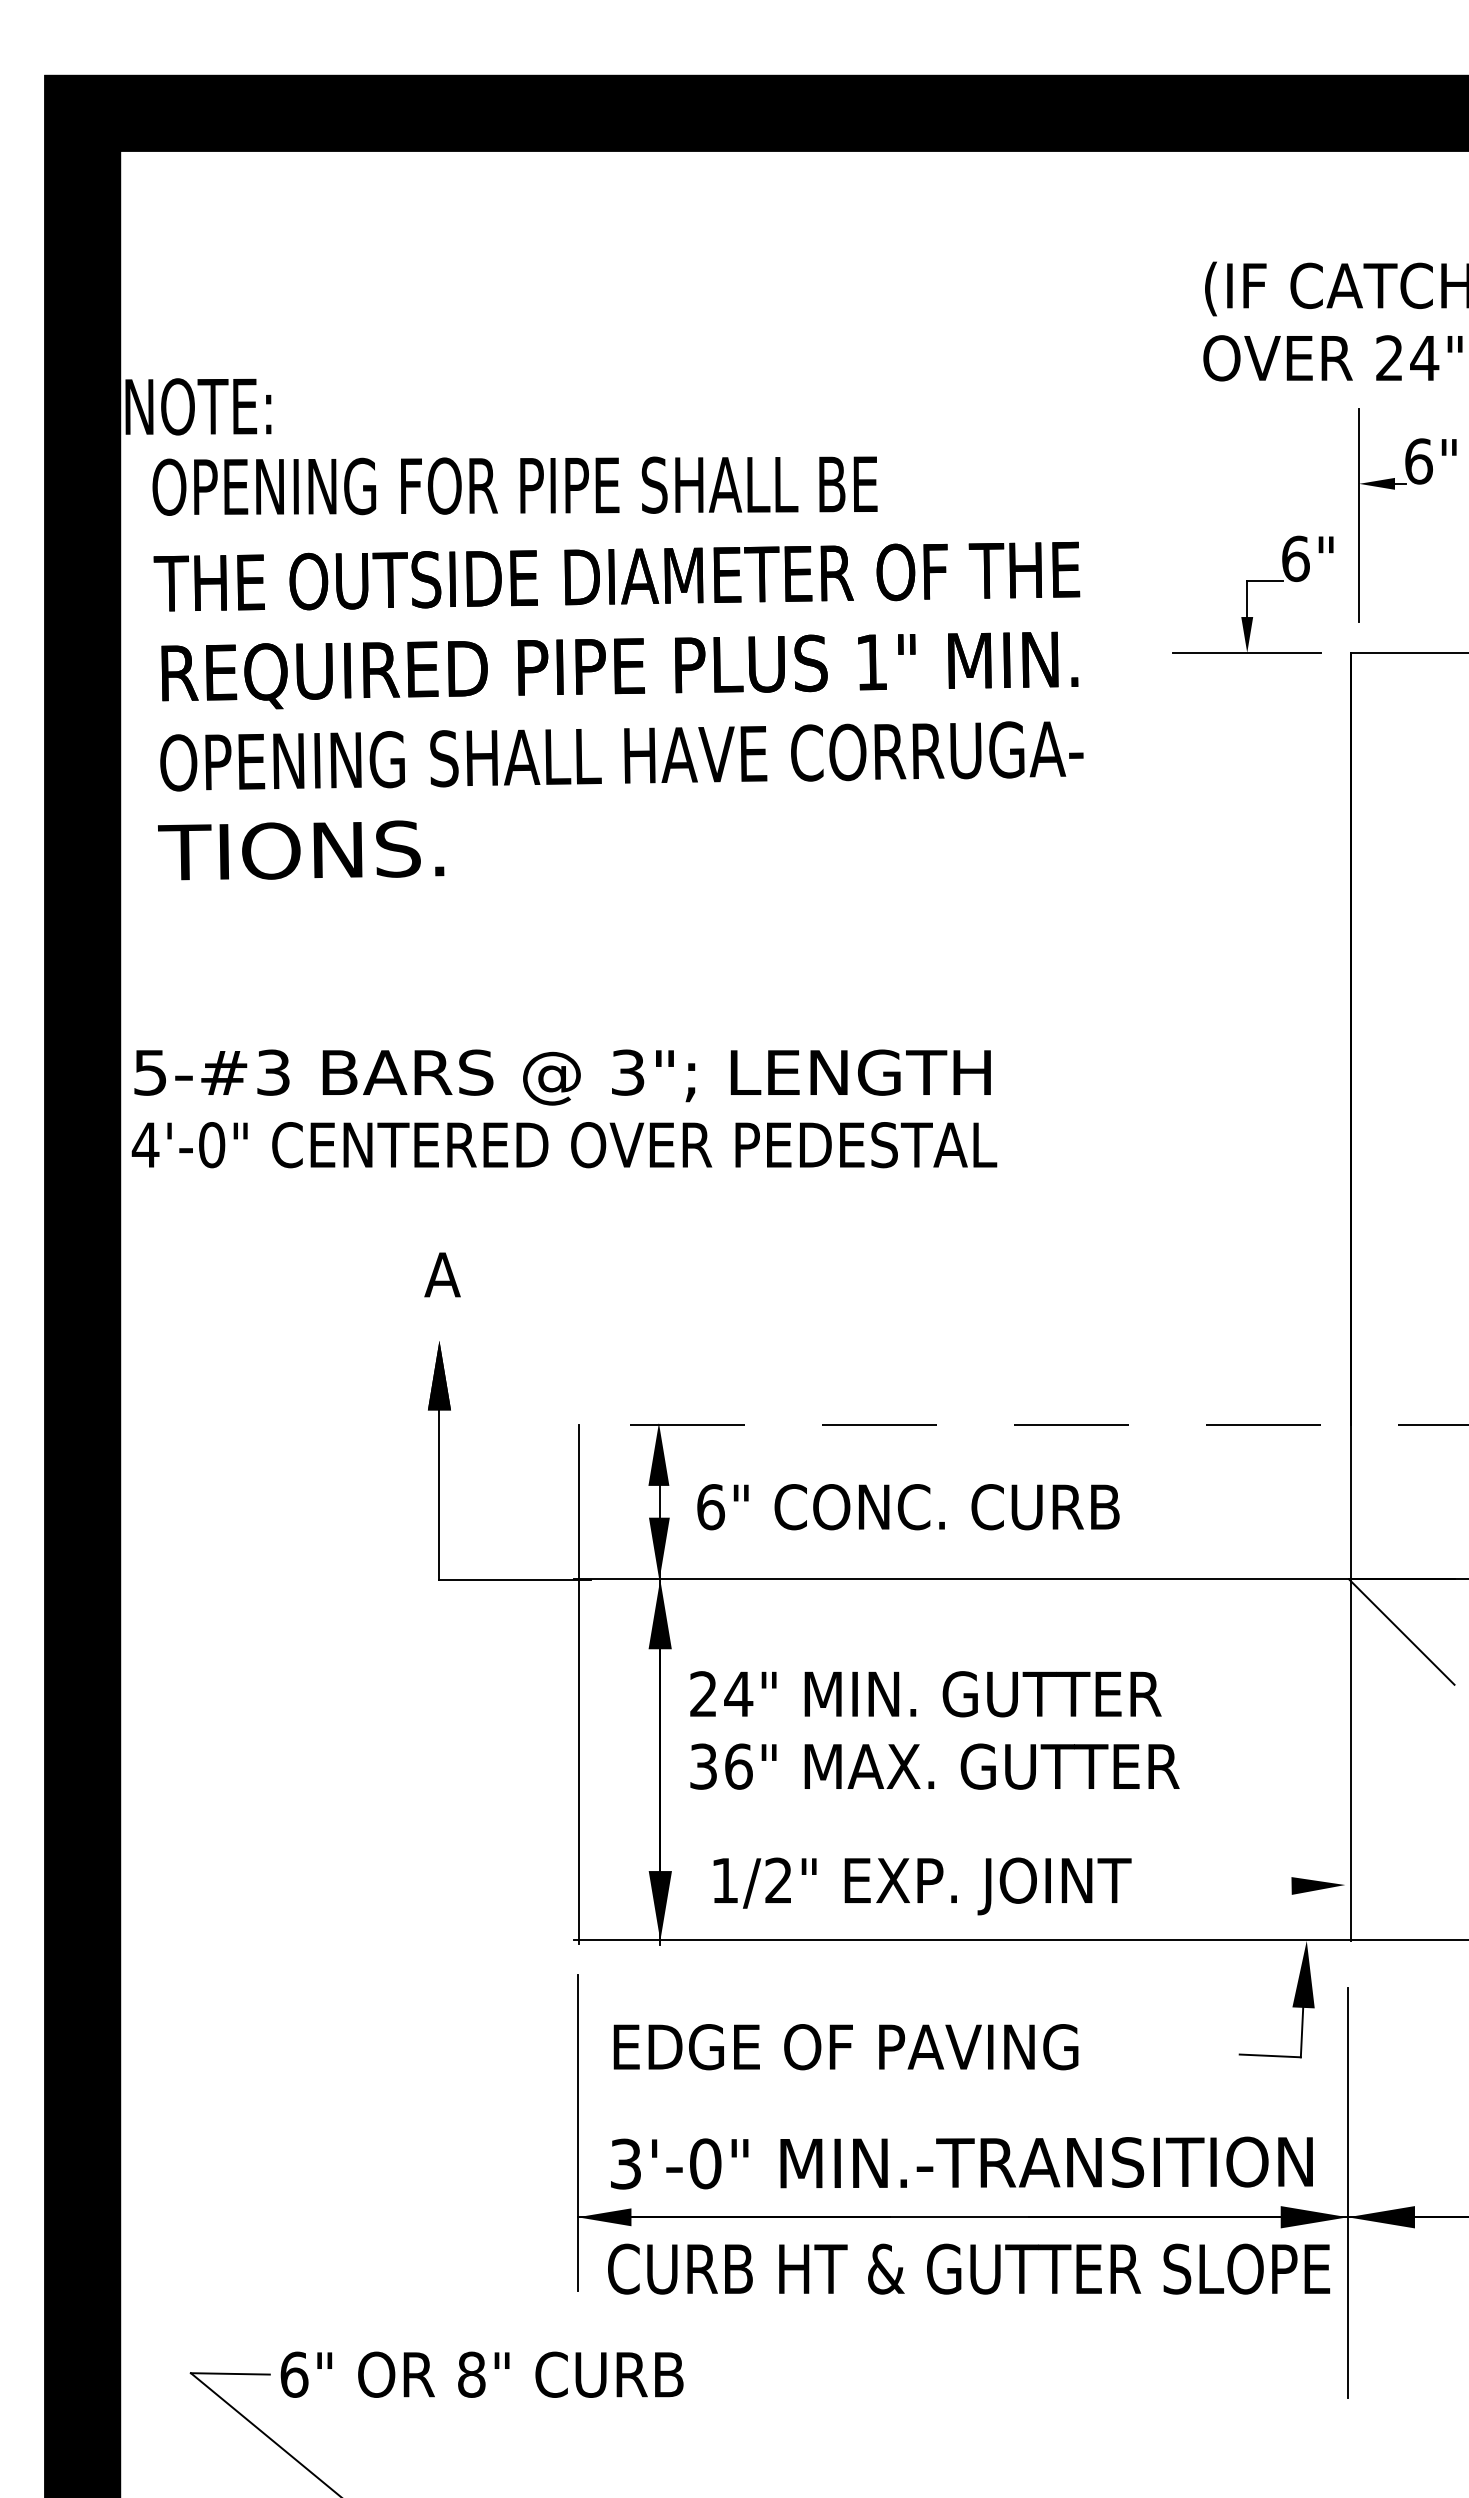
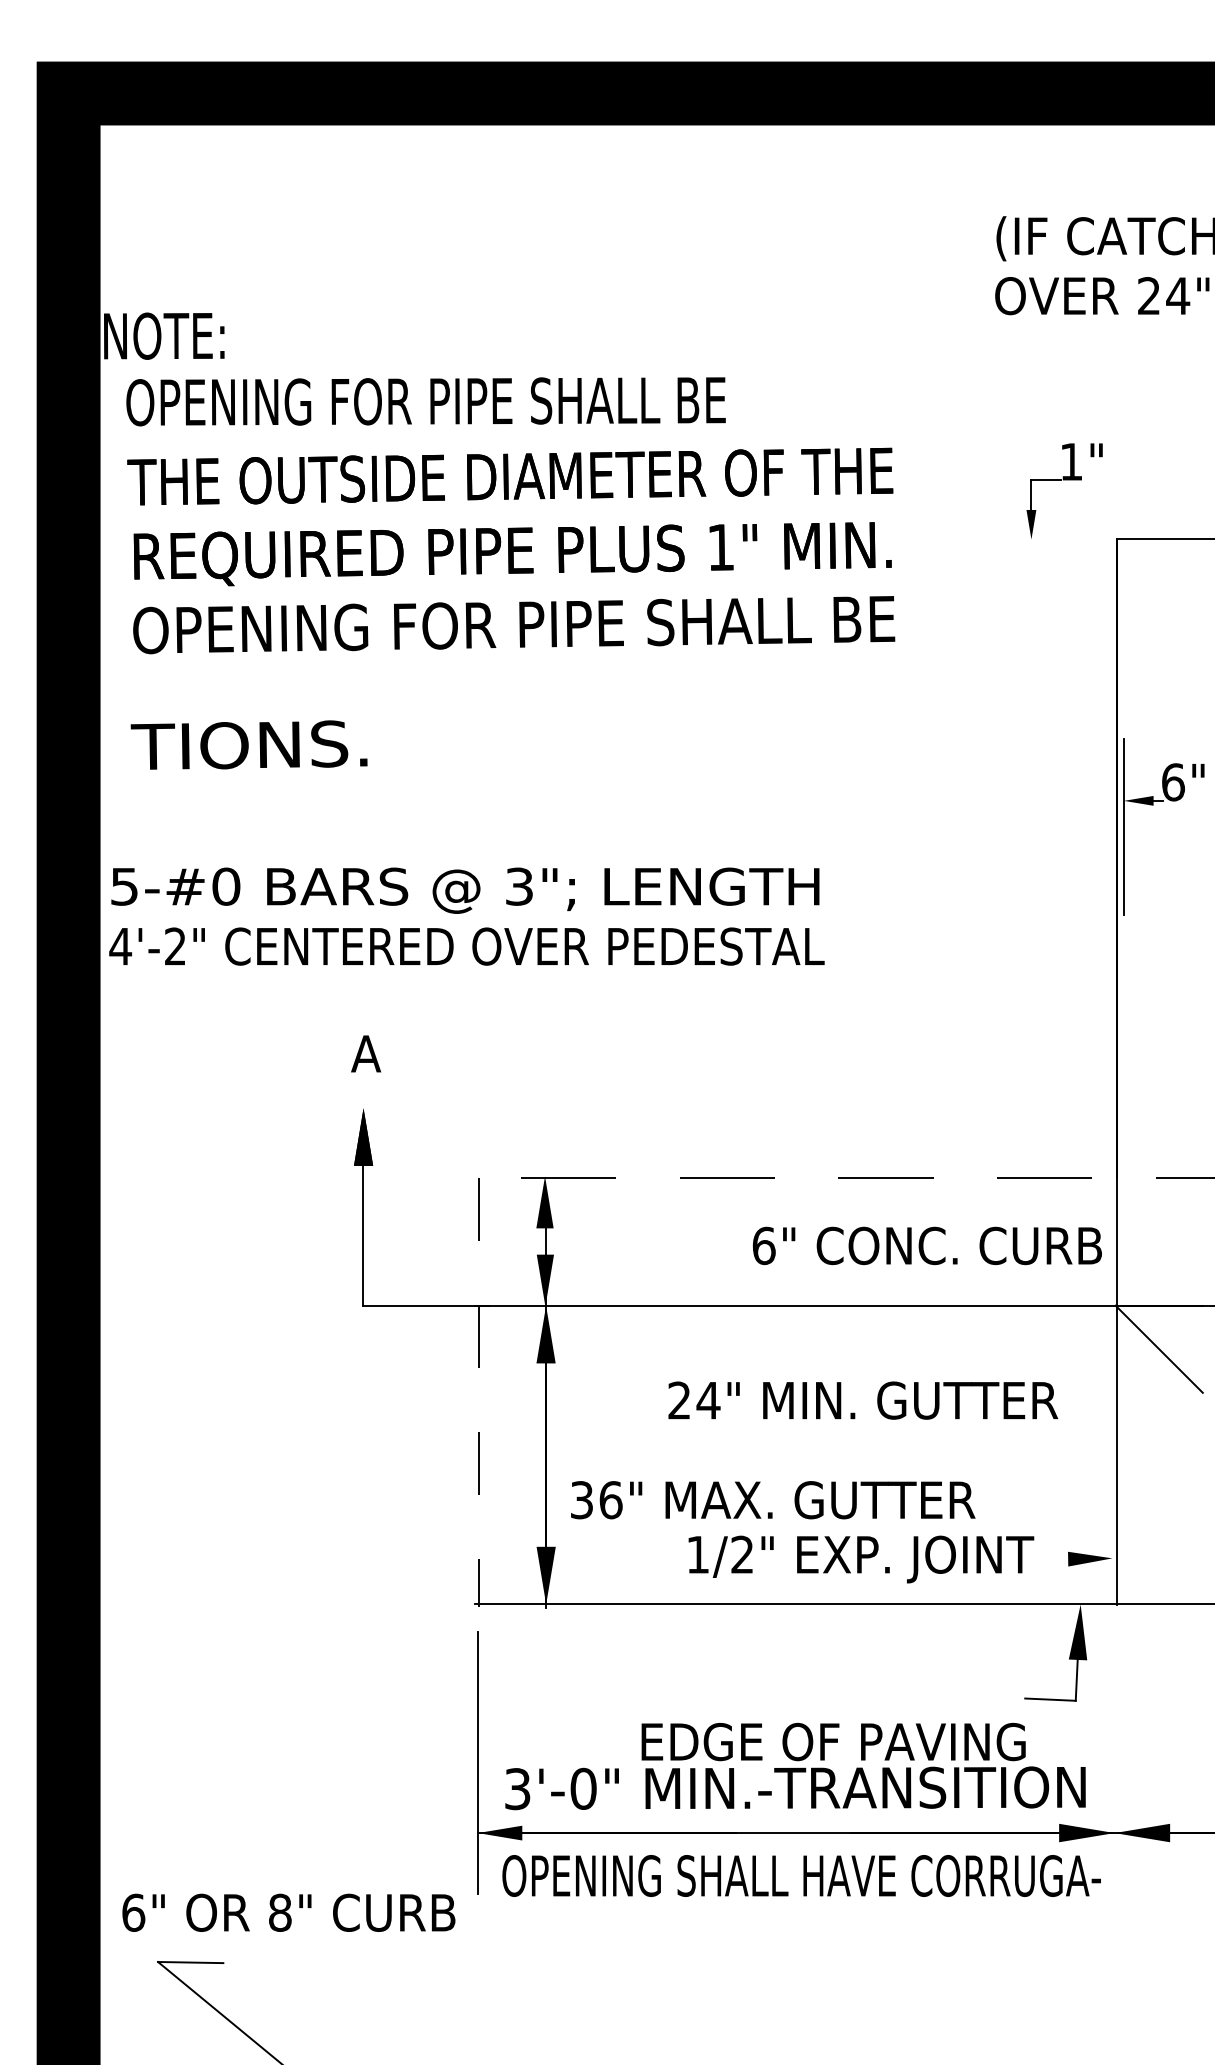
part: (1394, 489) -> (1153, 805), moved
text: (1295, 558) -> (1071, 461), 6" -> 1"
line: (1246, 652) -> (1030, 539), removed
text: (621, 756) -> (514, 625), OPENING SHALL HAVE CORRUGA- -> OPENING FOR PIPE SHALL BE
text: (301, 850) -> (249, 745), moved
text: (273, 1072) -> (226, 886), 5-#3 -> 5-#0
text: (212, 1145) -> (175, 946), 4'-0" -> 4'-2"
text: (908, 1507) -> (927, 1246), moved
line: (578, 1684) -> (478, 1392), solid -> dashed
text: (925, 1694) -> (862, 1400), moved
text: (934, 1766) -> (772, 1500), moved
text: (922, 1886) -> (861, 1559), moved
text: (845, 2047) -> (833, 1742), moved
line: (1347, 2192) -> (1114, 1812), removed
text: (969, 2268) -> (801, 1875), CURB HT & GUTTER SLOPE -> OPENING SHALL HAVE CORRUGA-
text: (481, 2374) -> (288, 1912), moved

